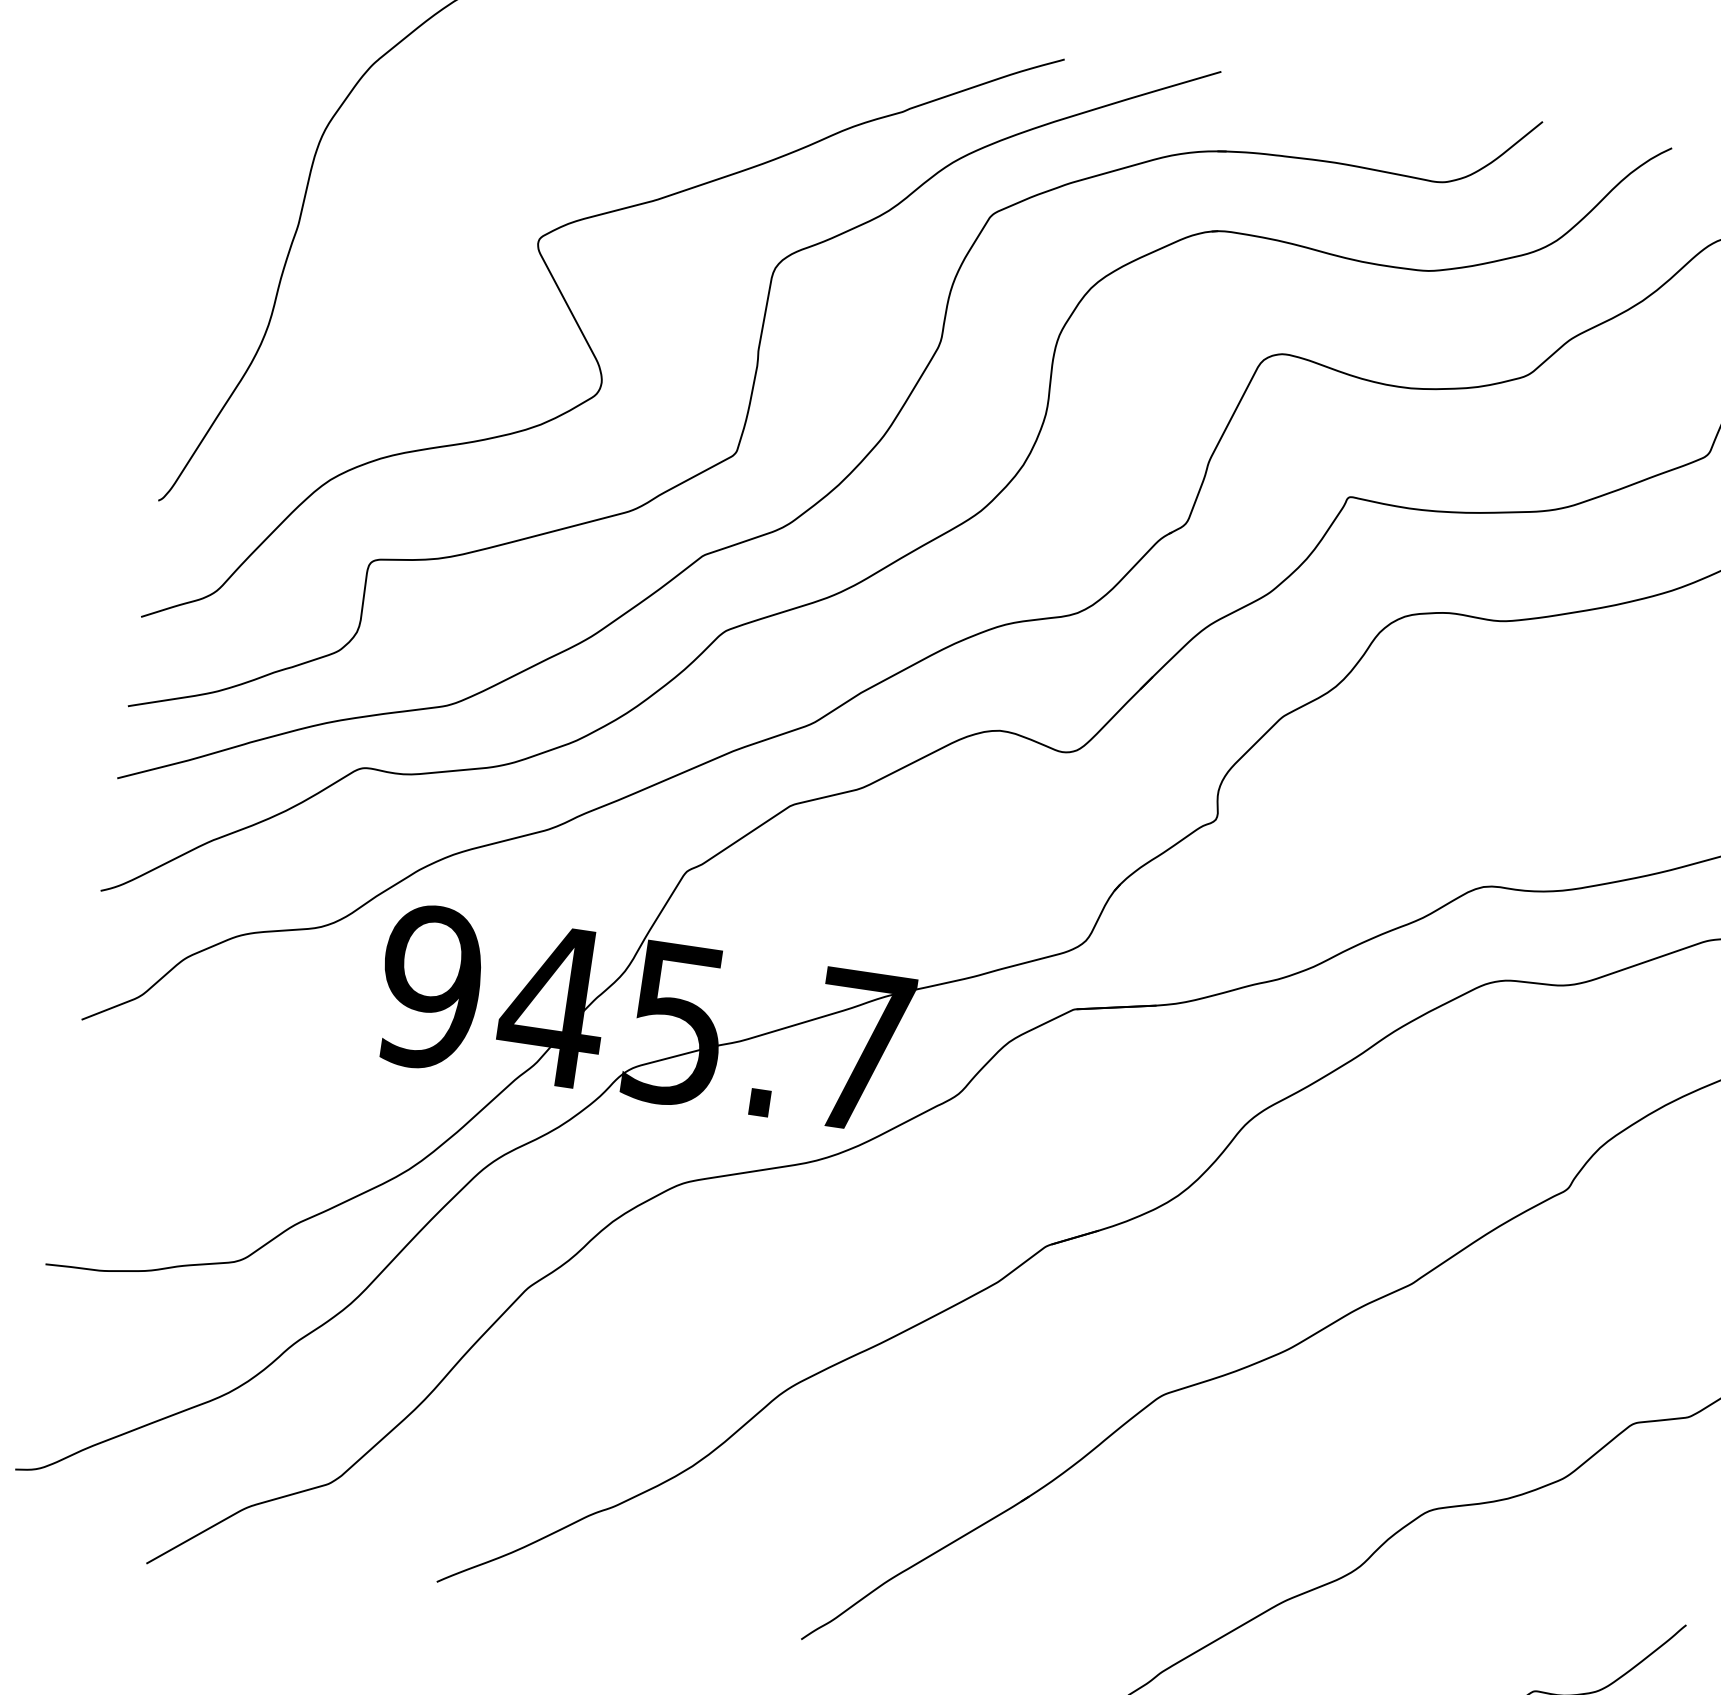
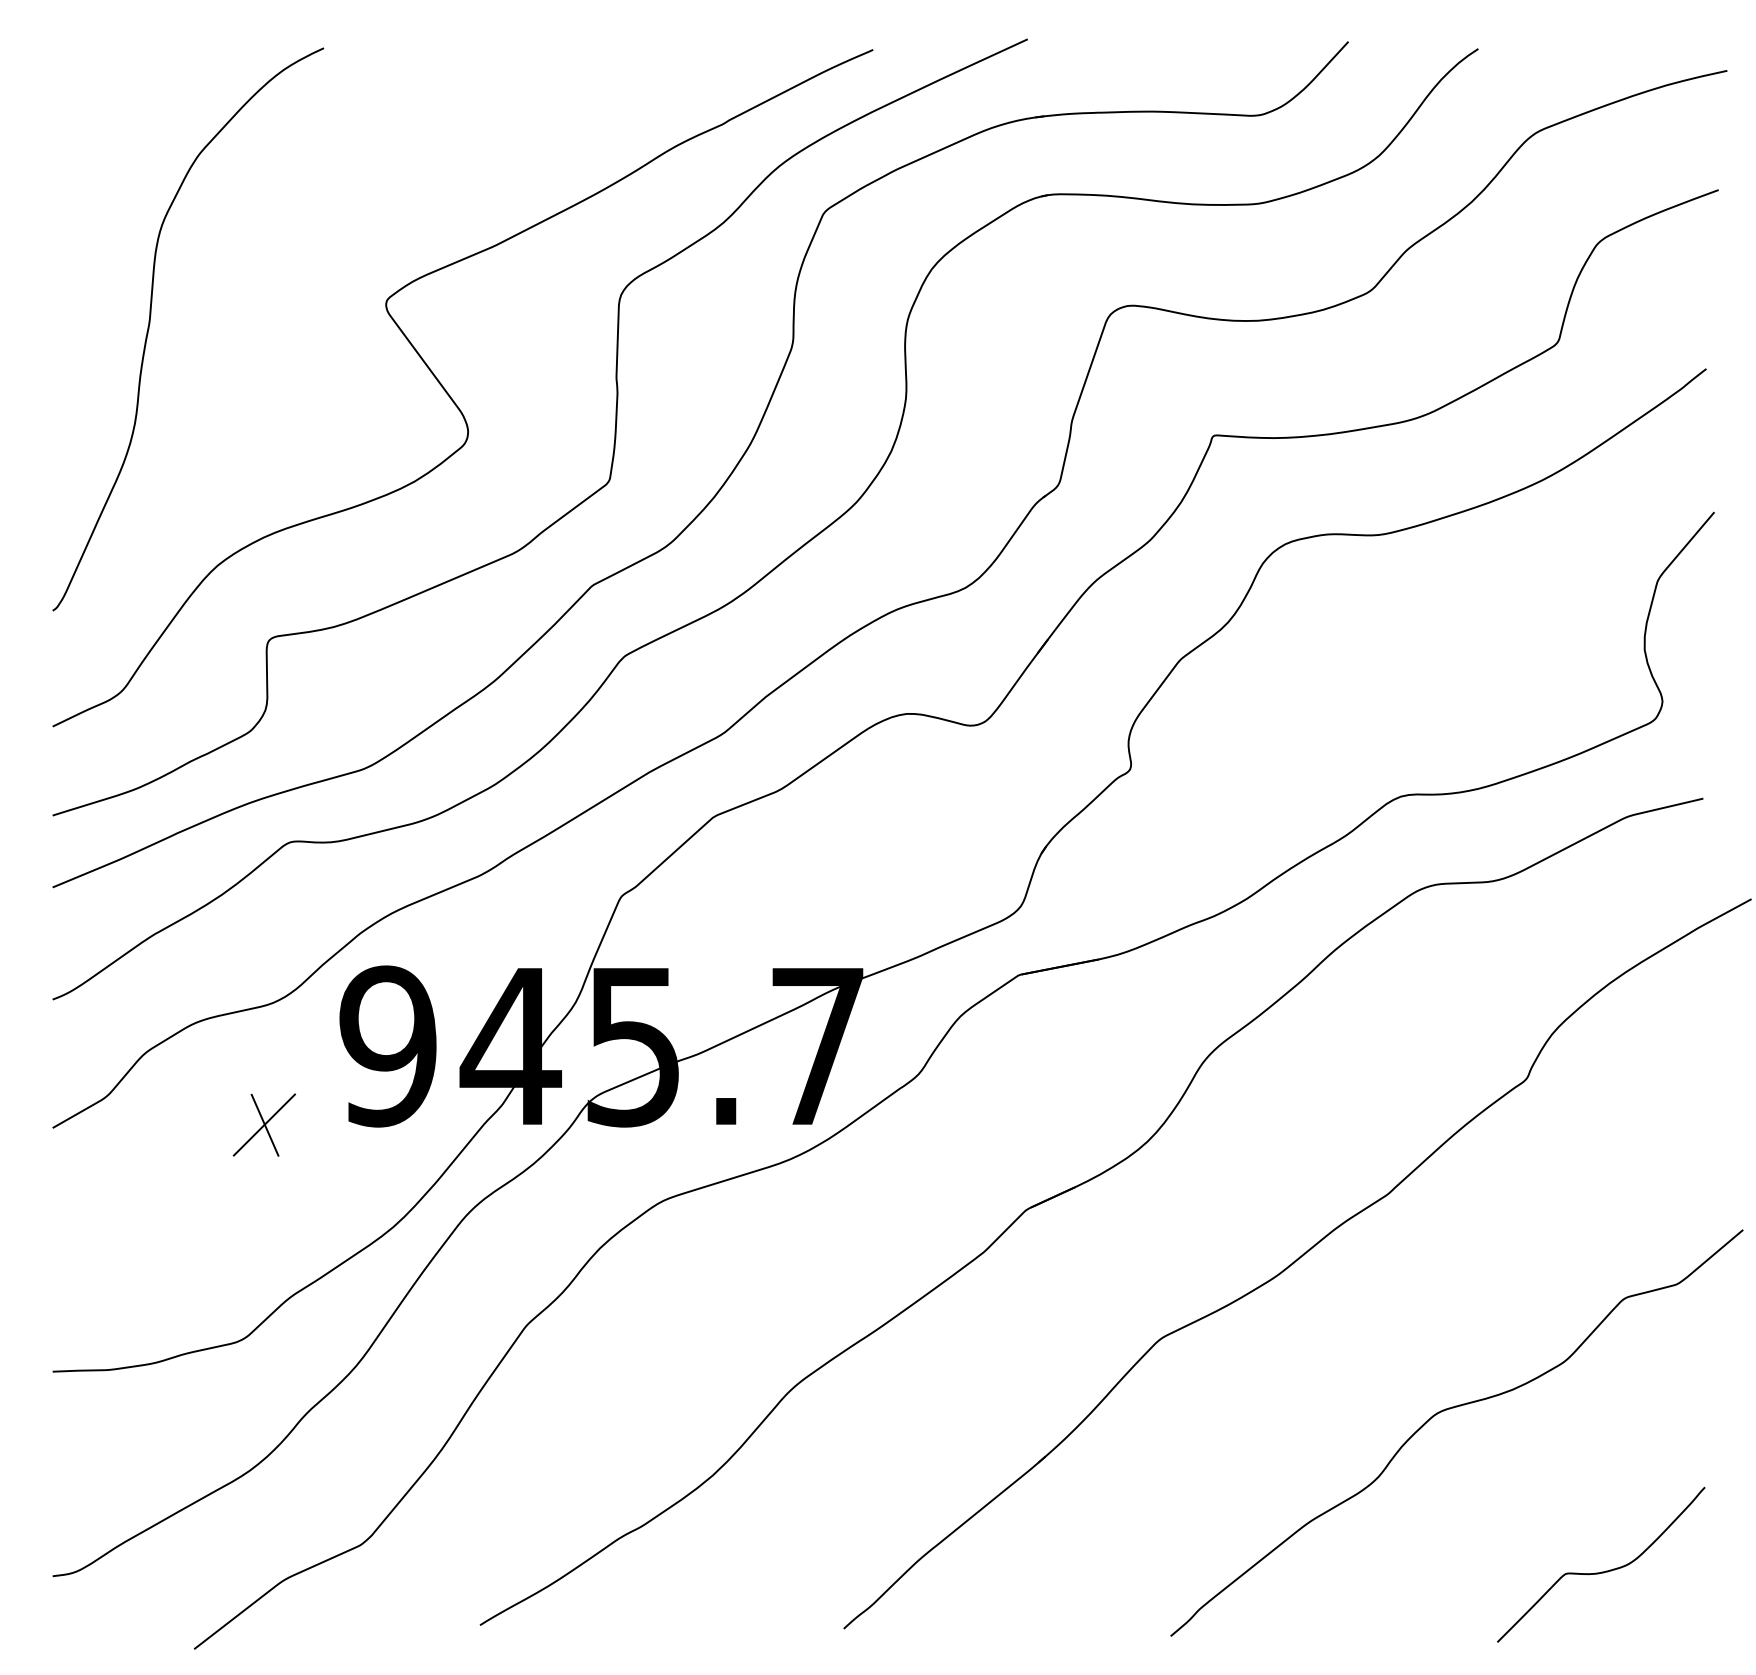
part: (294, 1047) -> (264, 1124), added

